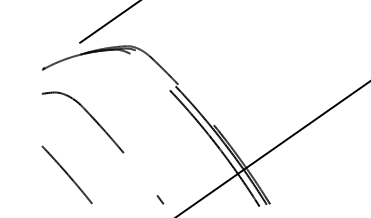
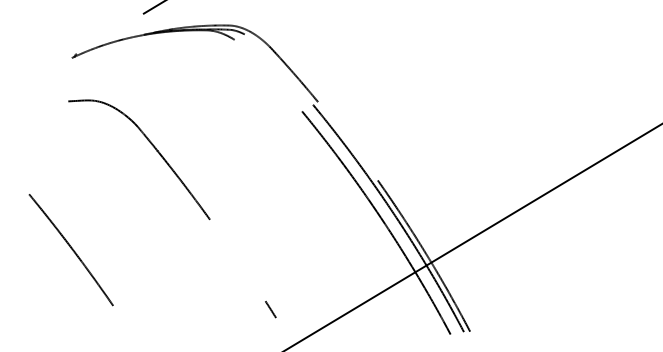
line: (66, 174) -> (70, 249), moved

